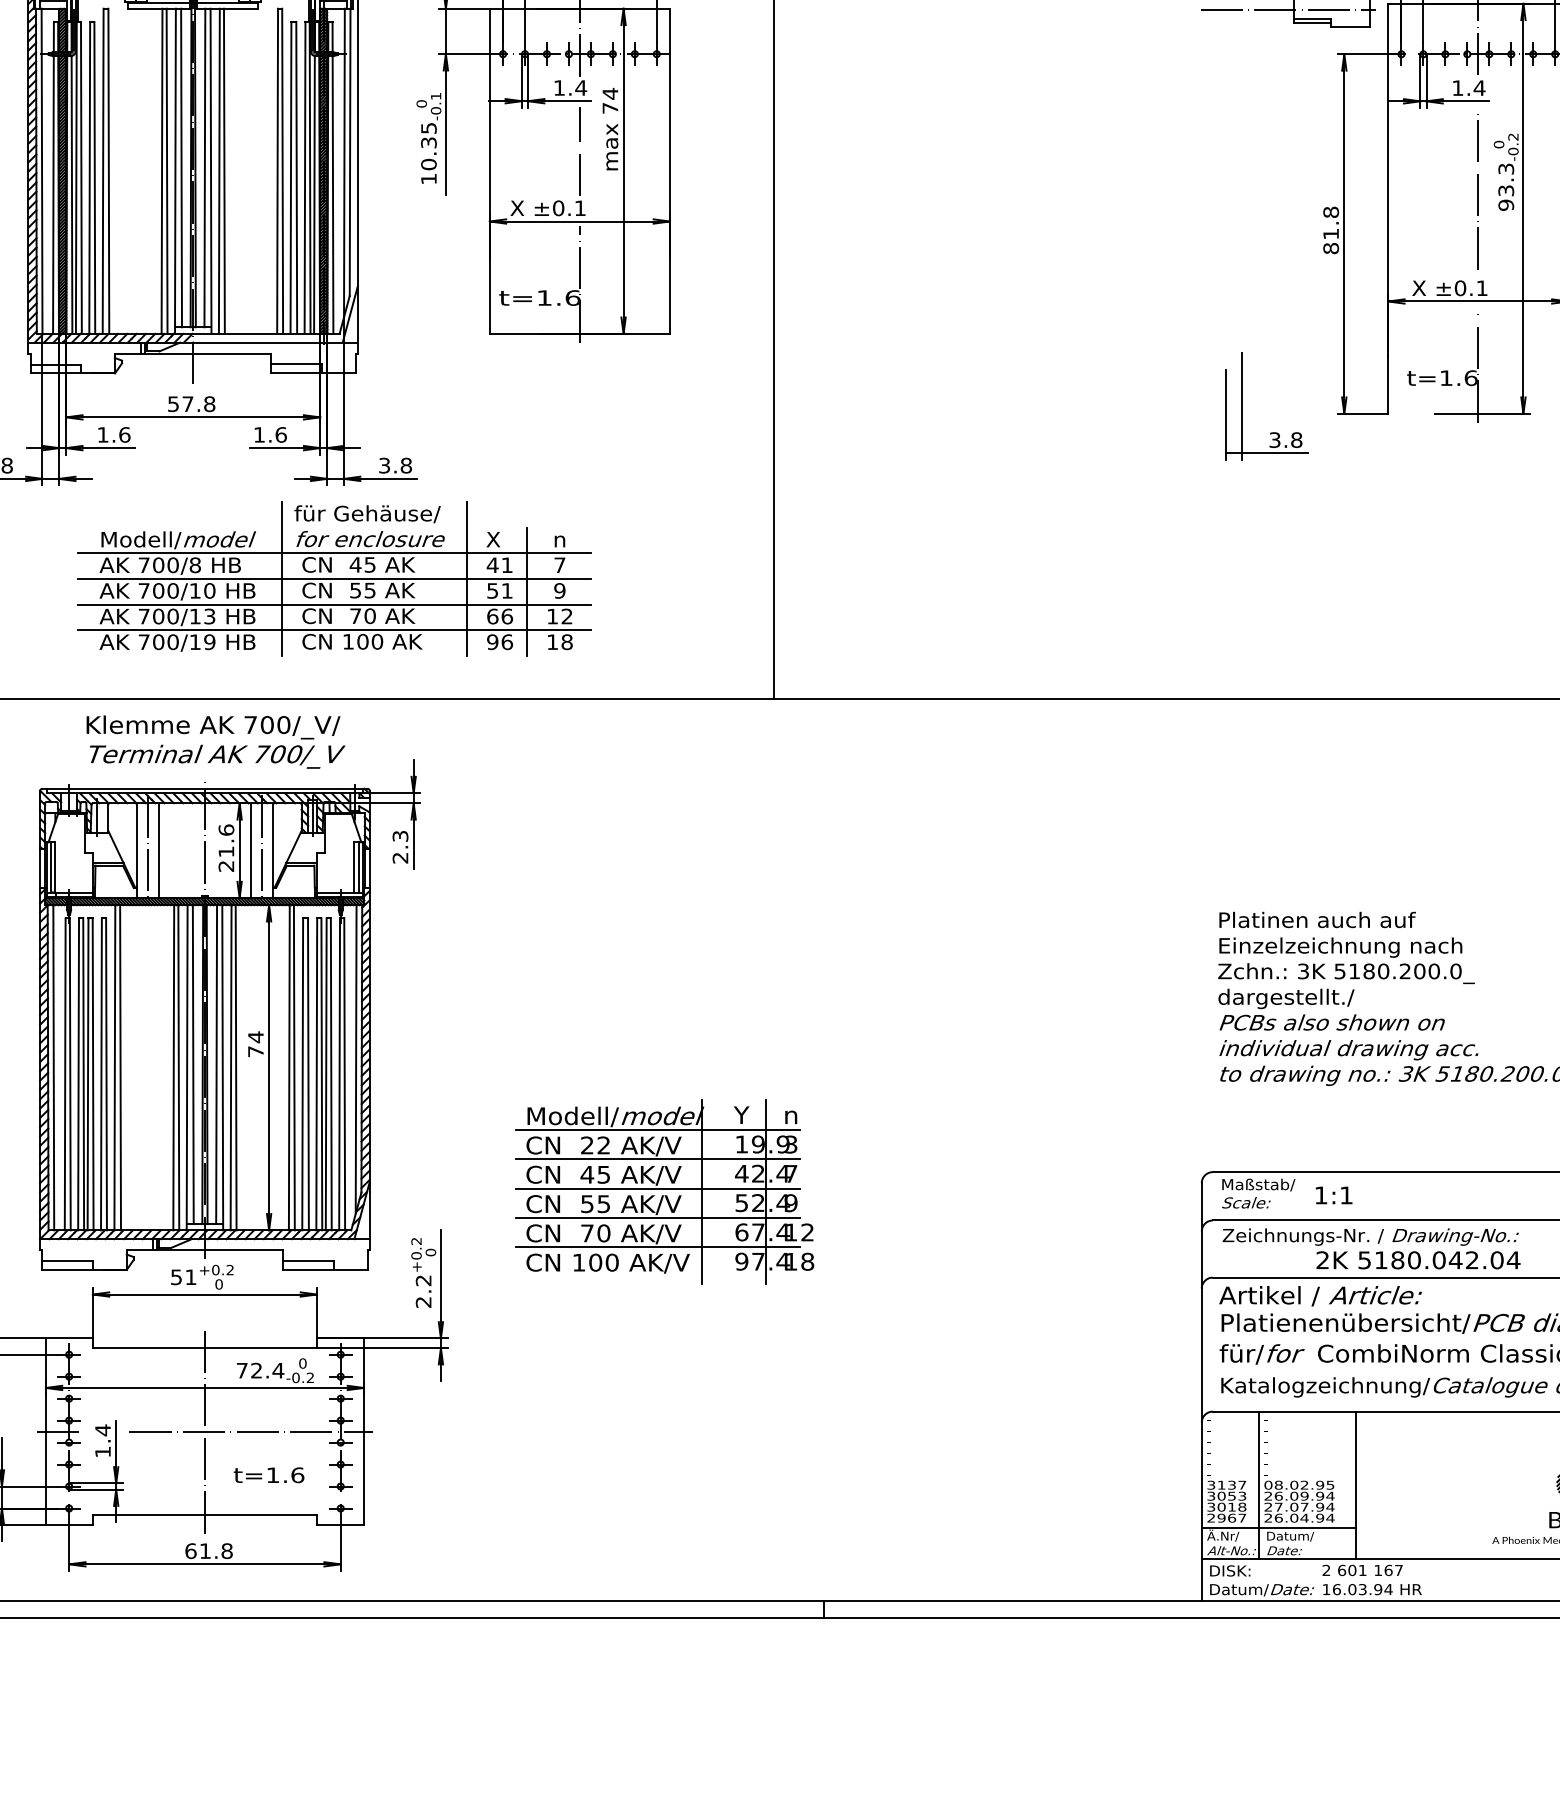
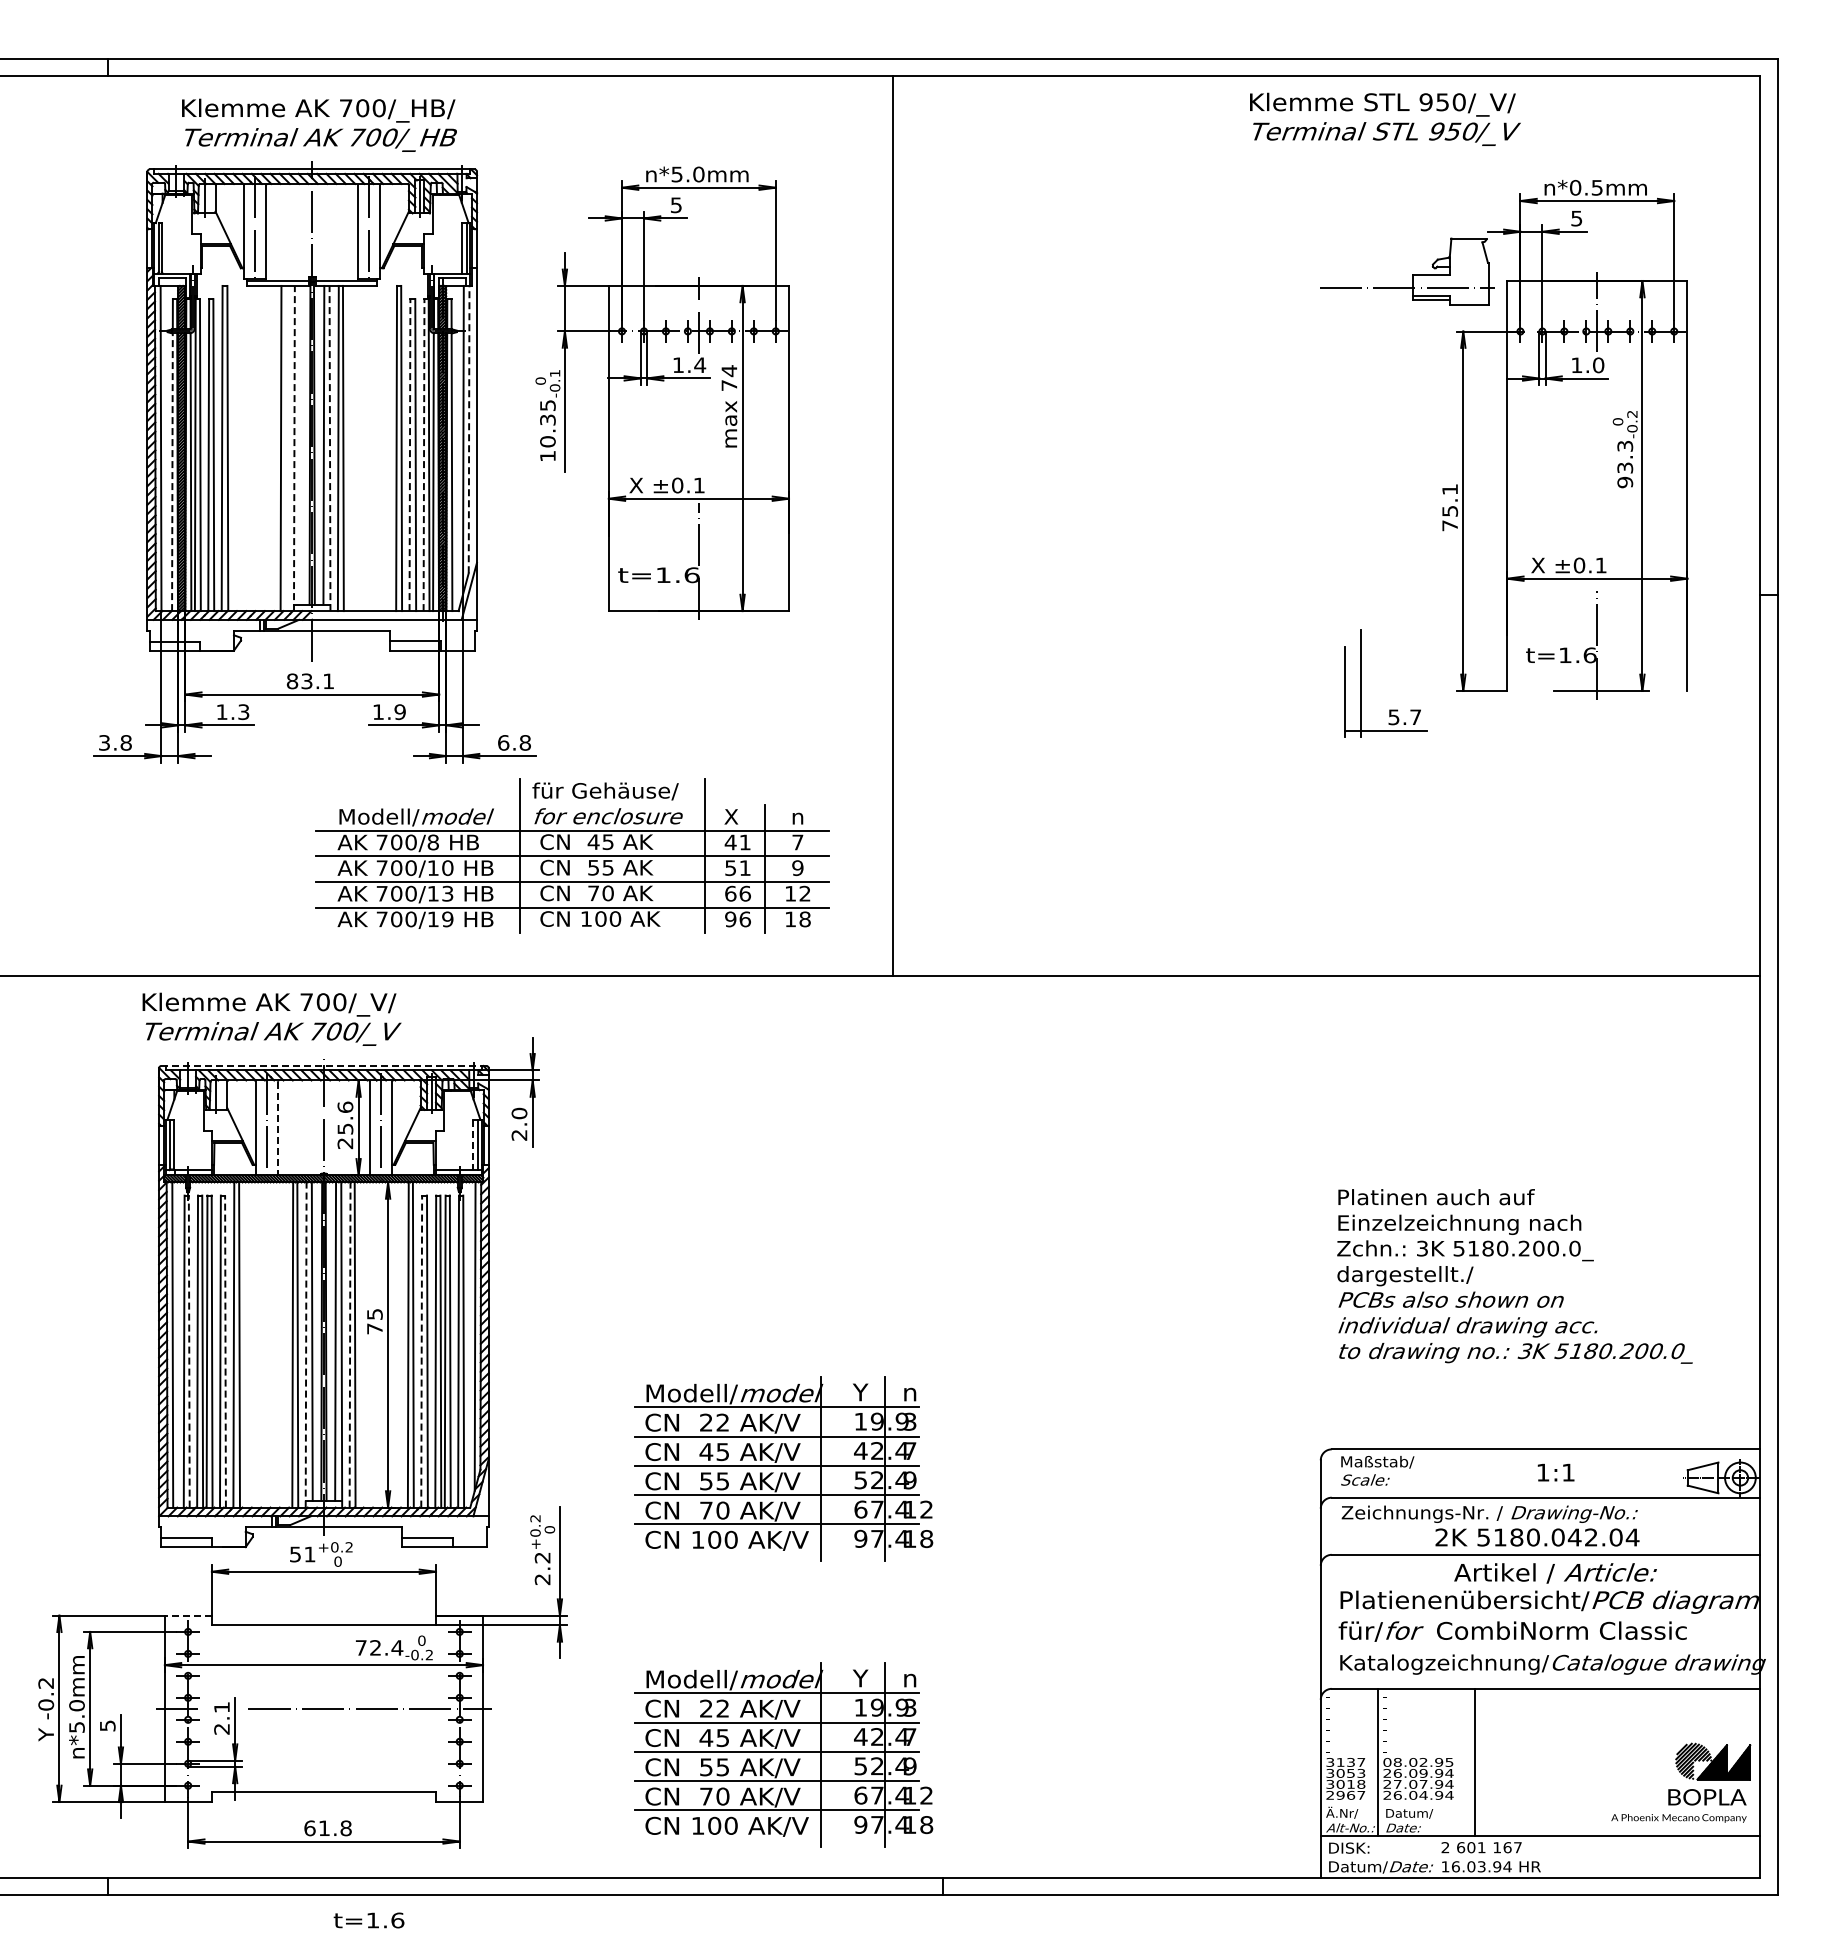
text: (1479, 88) -> (1598, 365), 1.4 -> 1.0
line: (579, 151) -> (698, 428), removed
line: (350, 152) -> (469, 429), solid -> dashed
line: (181, 167) -> (300, 444), removed
line: (166, 171) -> (285, 448), removed
line: (175, 171) -> (294, 448), solid -> dashed
line: (211, 171) -> (330, 448), solid -> dashed
line: (290, 178) -> (409, 455), solid -> dashed
line: (305, 178) -> (424, 455), solid -> dashed
line: (1477, 191) -> (1596, 468), removed
line: (53, 195) -> (172, 472), solid -> dashed
text: (1331, 230) -> (1450, 507), 81.8 -> 75.1
text: (191, 404) -> (310, 681), 57.8 -> 83.1
text: (124, 435) -> (243, 712), 1.6 -> 1.3
text: (280, 435) -> (399, 712), 1.6 -> 1.9
text: (1286, 440) -> (1405, 717), 3.8 -> 5.7
text: (384, 465) -> (503, 742), 3.8 -> 6.8
part: (334, 578) -> (572, 855), moved
text: (215, 741) -> (271, 1018), moved
line: (204, 788) -> (323, 1065), solid -> dashed
text: (400, 836) -> (519, 1113), 2.3 -> 2.0
line: (158, 851) -> (277, 1128), solid -> dashed
text: (226, 851) -> (345, 1128), 21.6 -> 25.6
line: (354, 868) -> (473, 1145), solid -> dashed
text: (255, 1037) -> (374, 1314), 74 -> 75
line: (187, 1068) -> (306, 1345), solid -> dashed
line: (231, 1068) -> (350, 1345), solid -> dashed
line: (70, 1074) -> (189, 1351), solid -> dashed
line: (106, 1074) -> (225, 1351), solid -> dashed
line: (302, 1074) -> (421, 1351), solid -> dashed
text: (1333, 1195) -> (1555, 1472), moved
text: (1320, 1296) -> (1555, 1573), moved
line: (69, 1338) -> (188, 1615), solid -> dashed
line: (204, 1431) -> (323, 1708), removed
text: (102, 1440) -> (221, 1717), 1.4 -> 2.1
text: (268, 1475) -> (368, 1920), moved
part: (664, 1477) -> (783, 1754), added
line: (1278, 1528) -> (1397, 1805), removed

